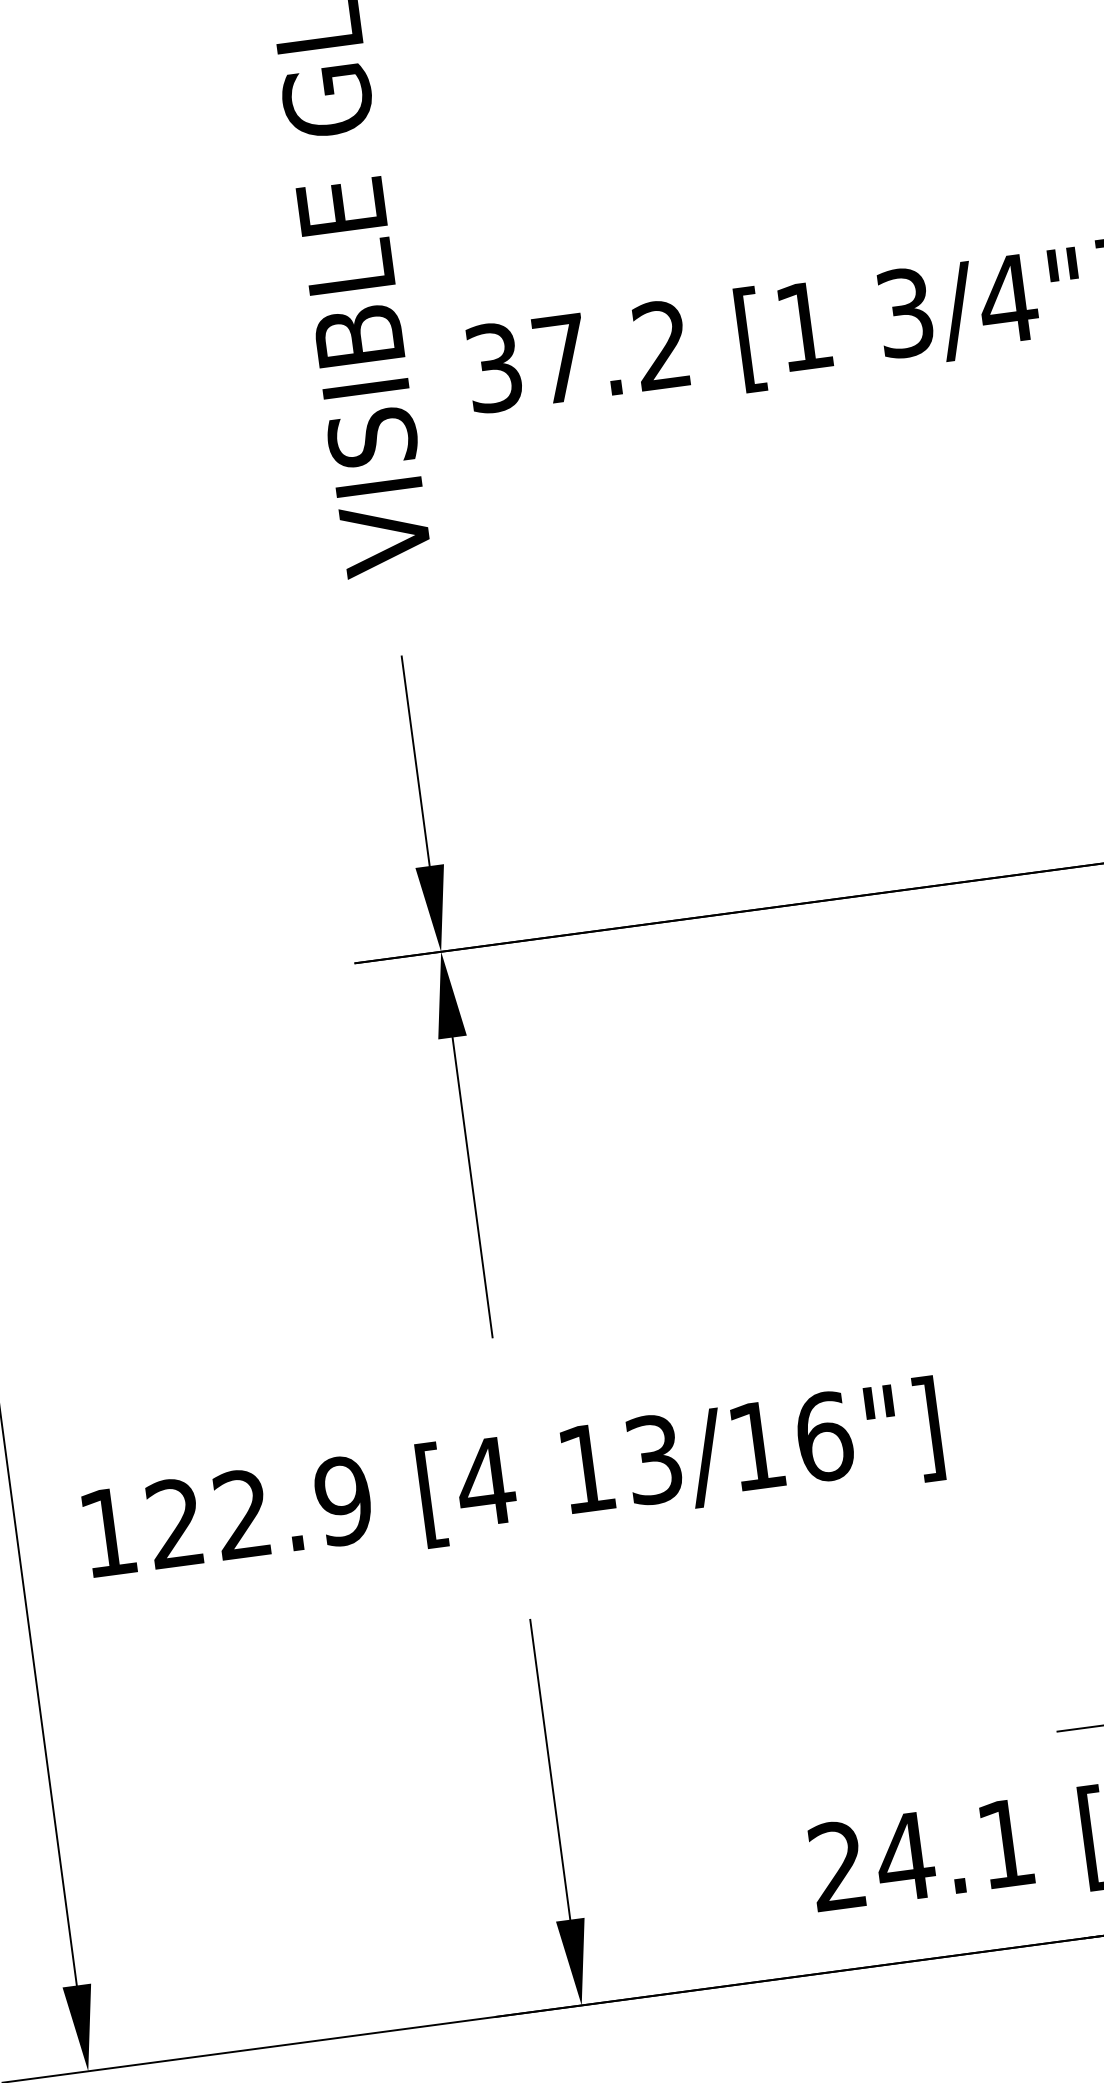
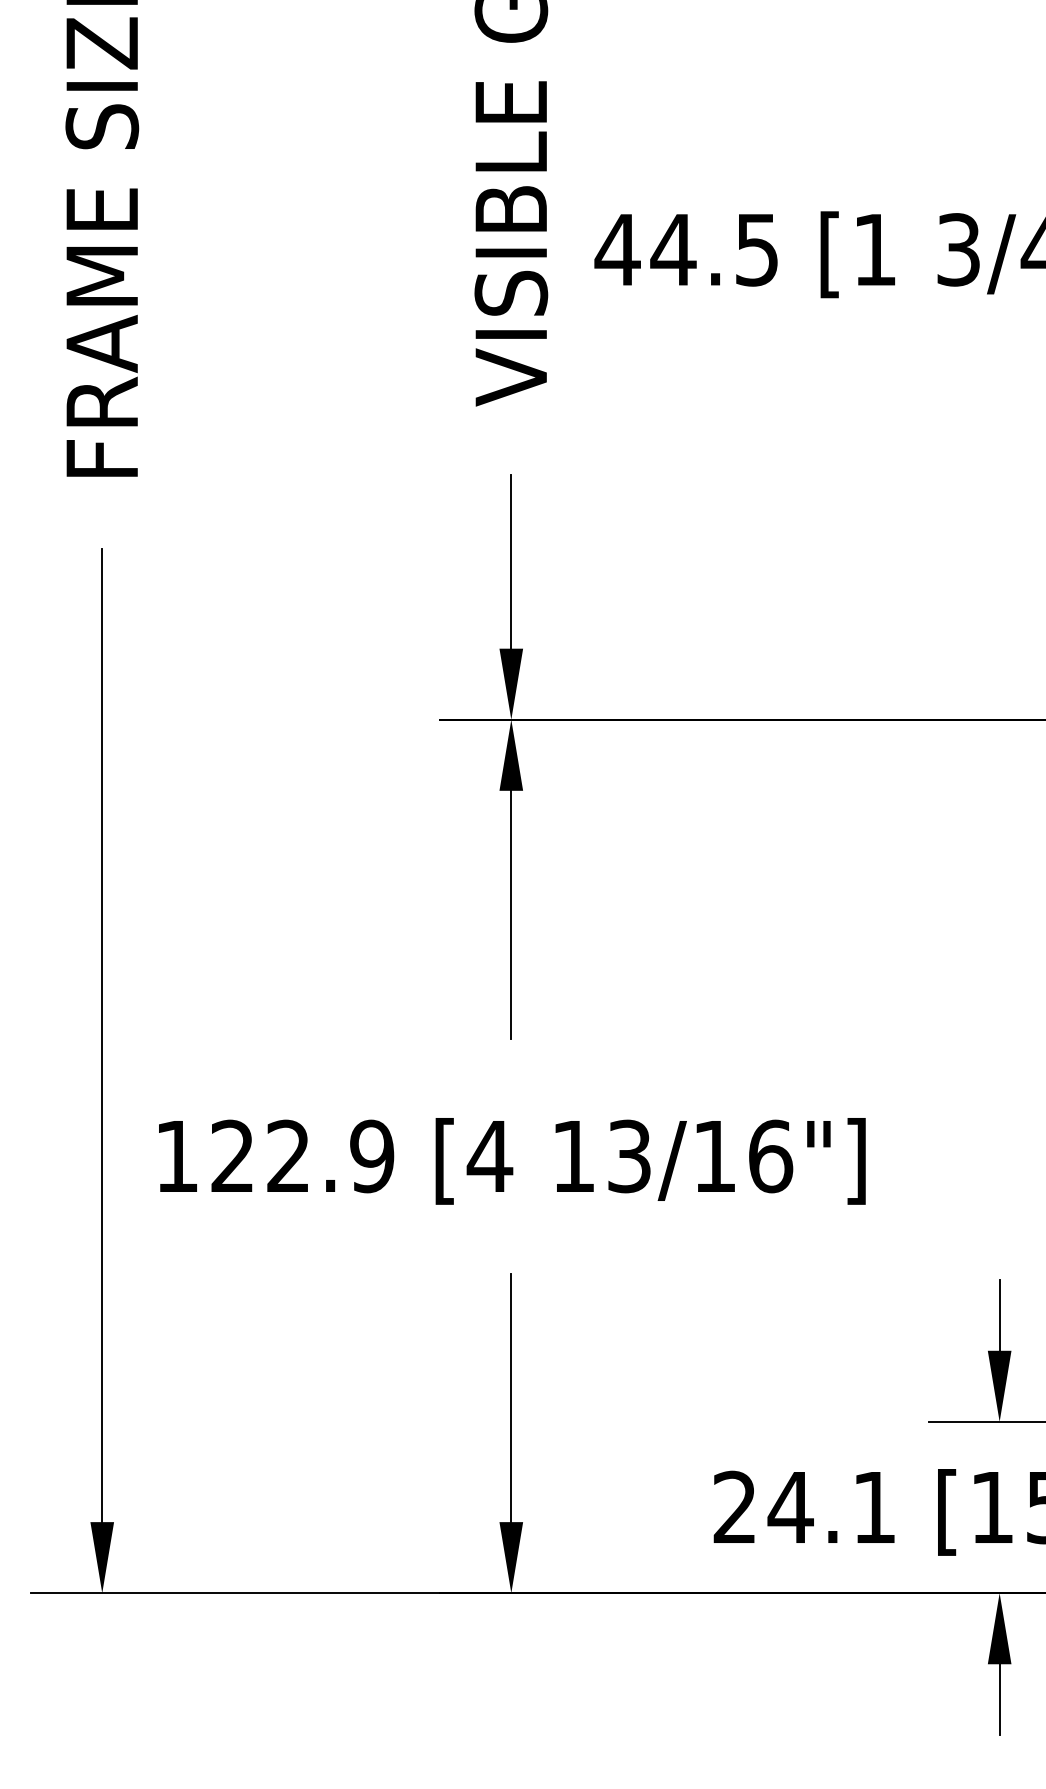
text: (575, 356) -> (685, 249), 37.2 -> 44.5

